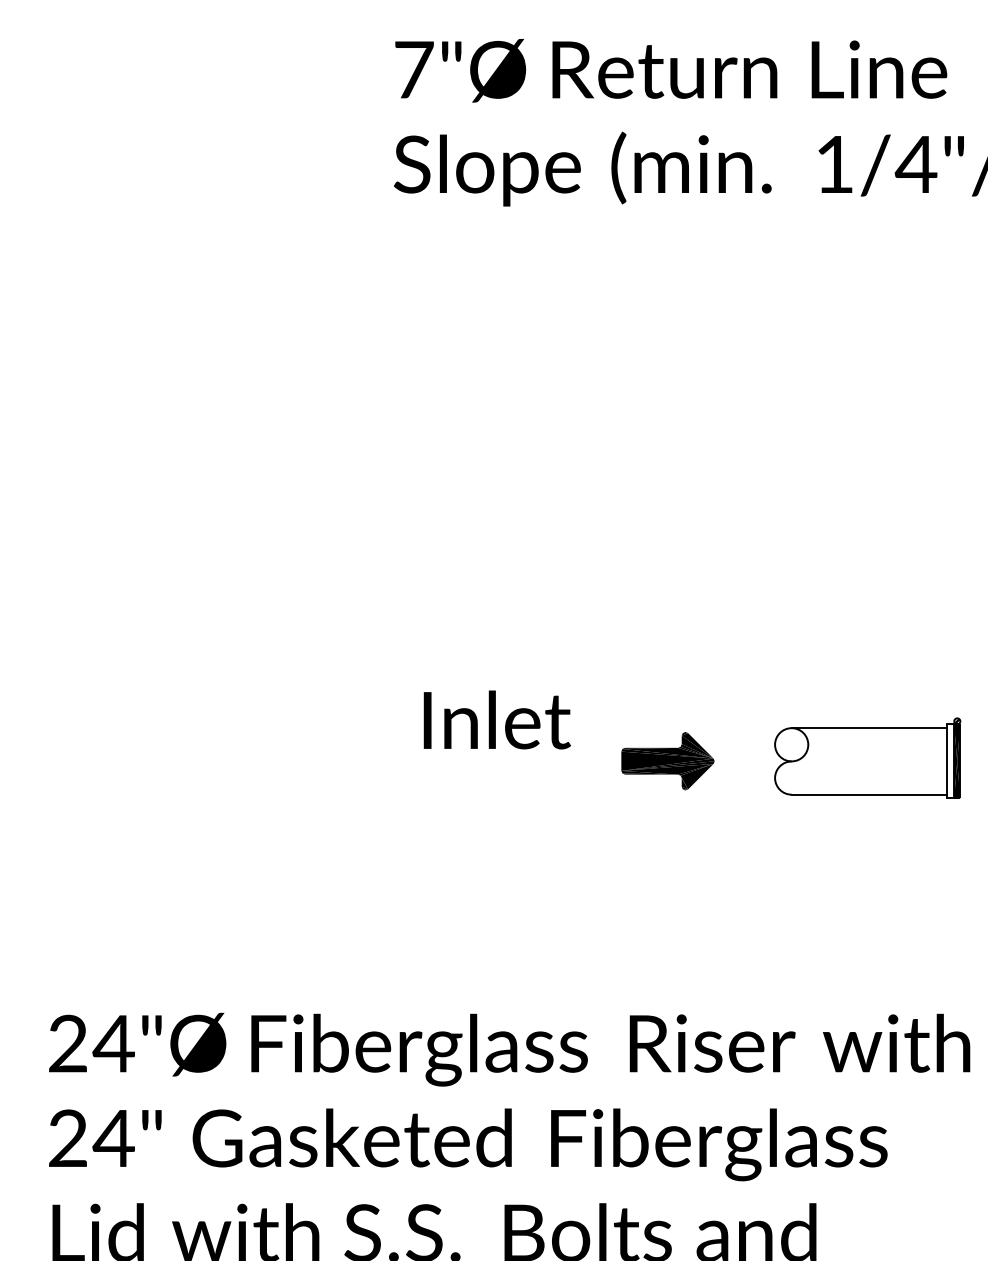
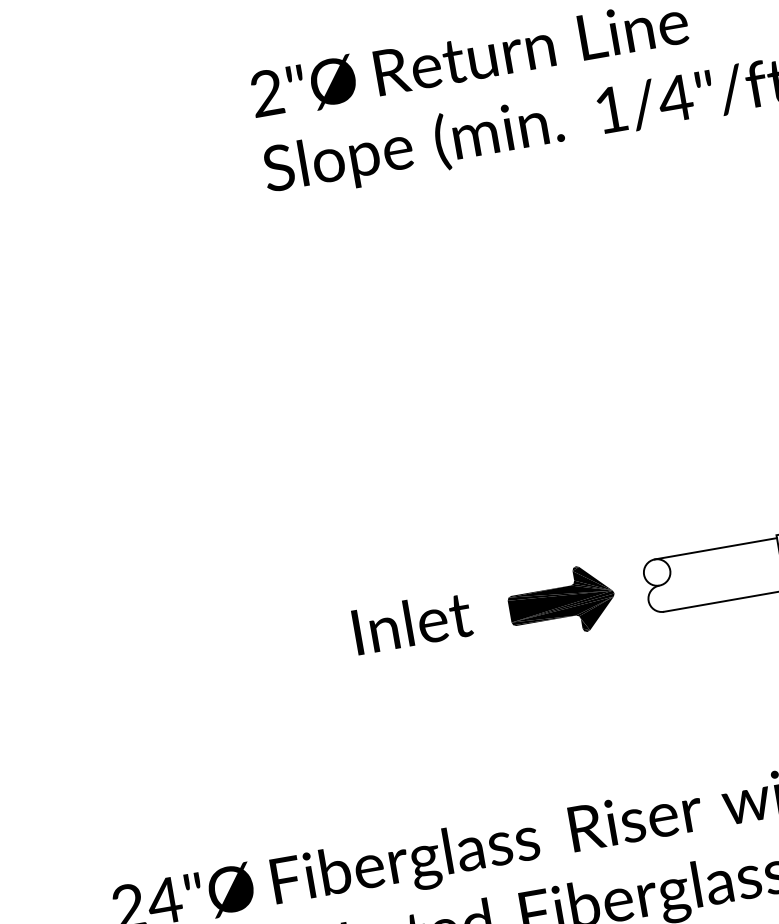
text: (413, 69) -> (266, 92), 7"Ø -> 2"Ø
text: (496, 719) -> (411, 622), moved
part: (667, 760) -> (561, 601), size x1.43

